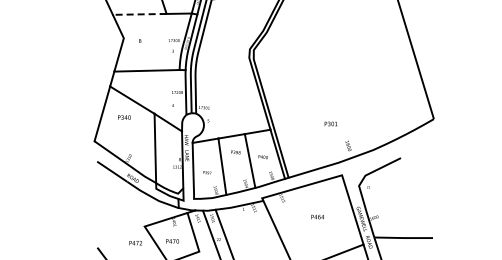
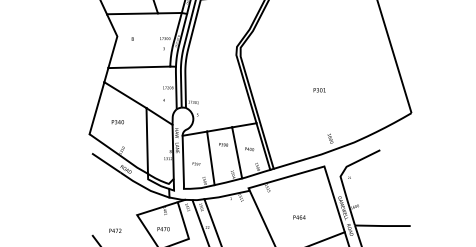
line: (139, 14) -> (132, 13), dashed -> solid
text: (124, 117) -> (117, 122), moved
text: (330, 123) -> (319, 89), moved
text: (317, 216) -> (299, 216), moved
text: (135, 243) -> (115, 231), moved

